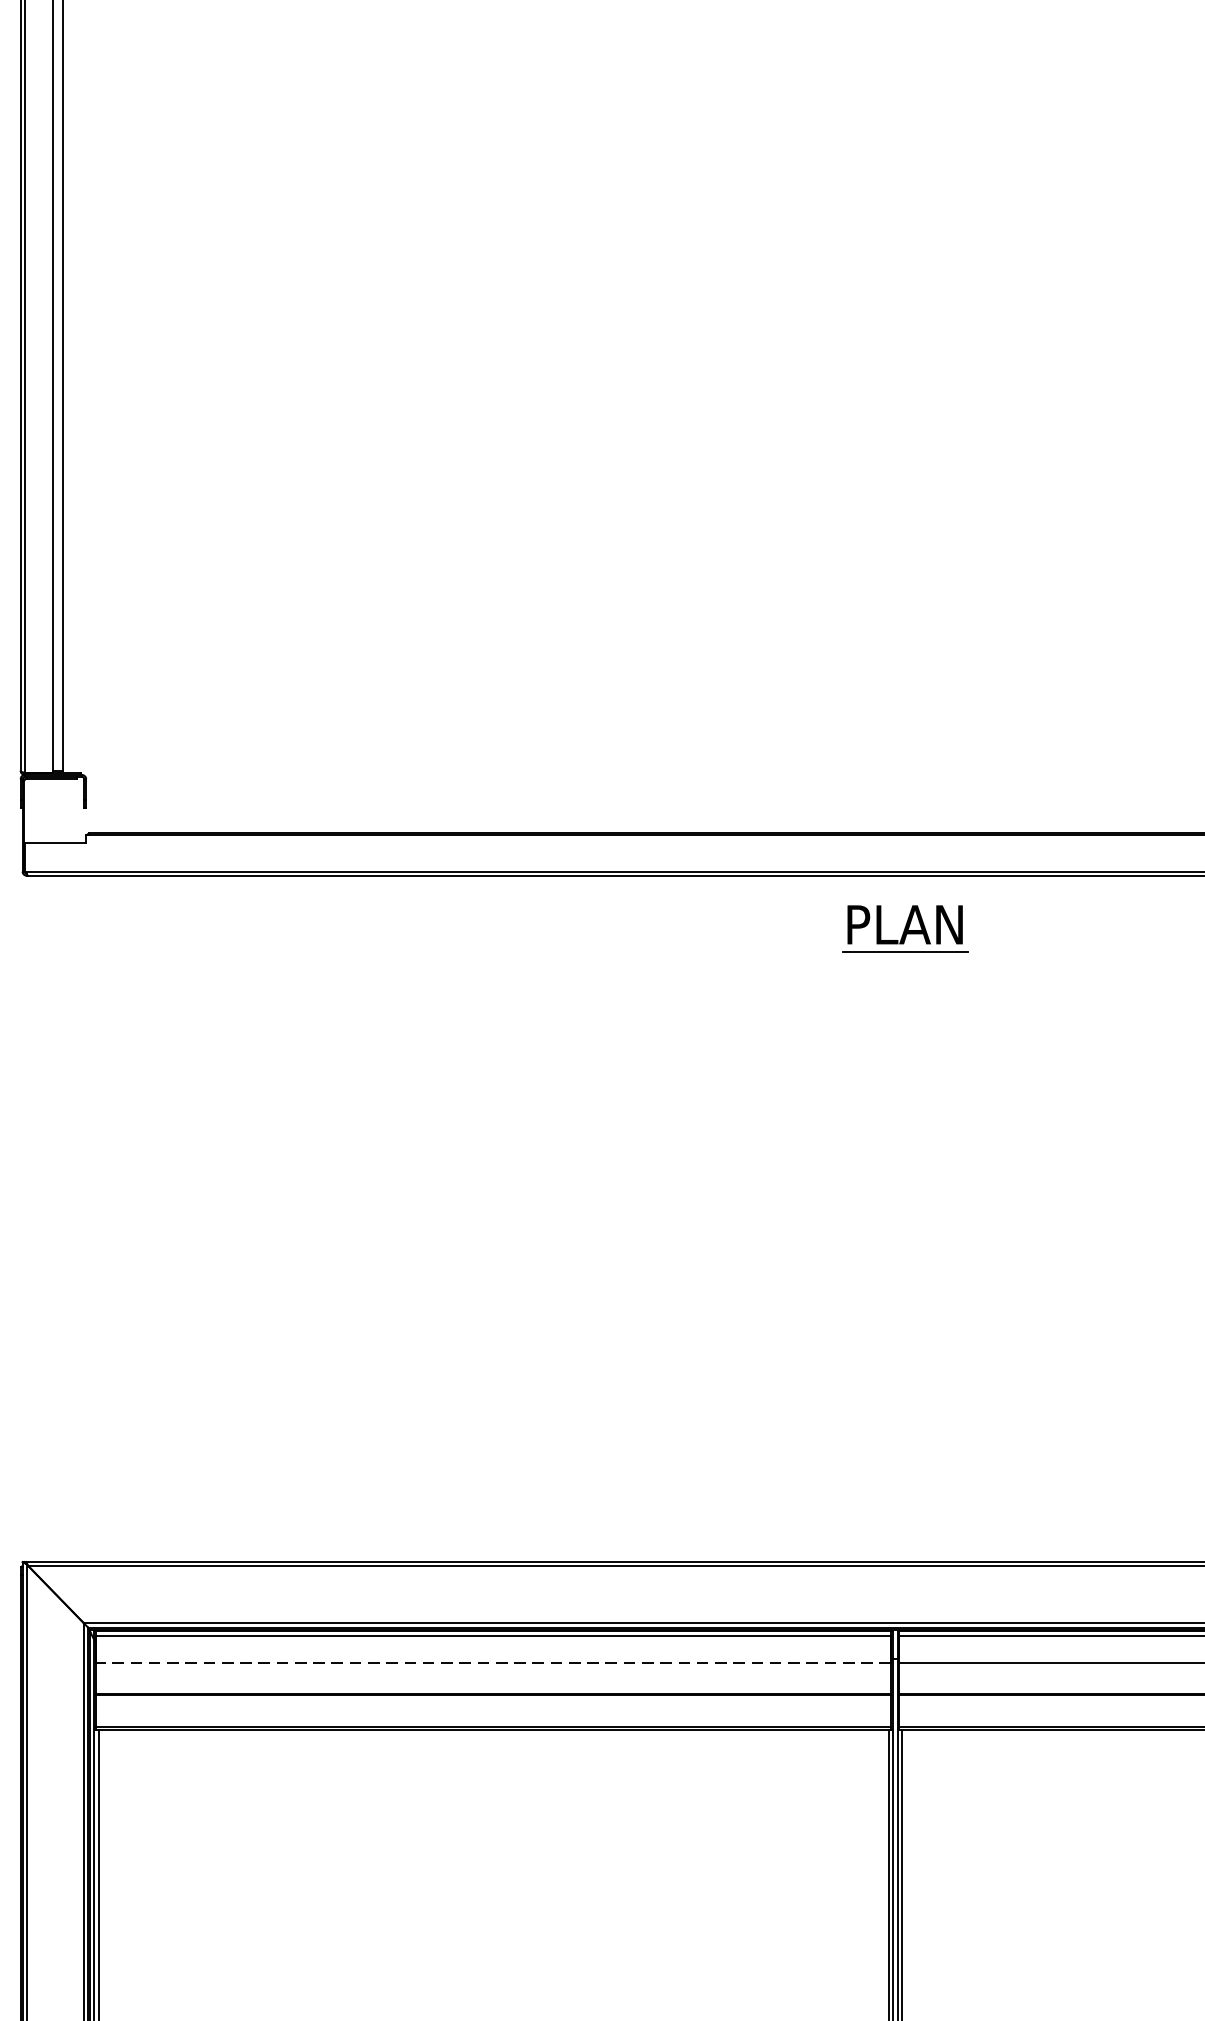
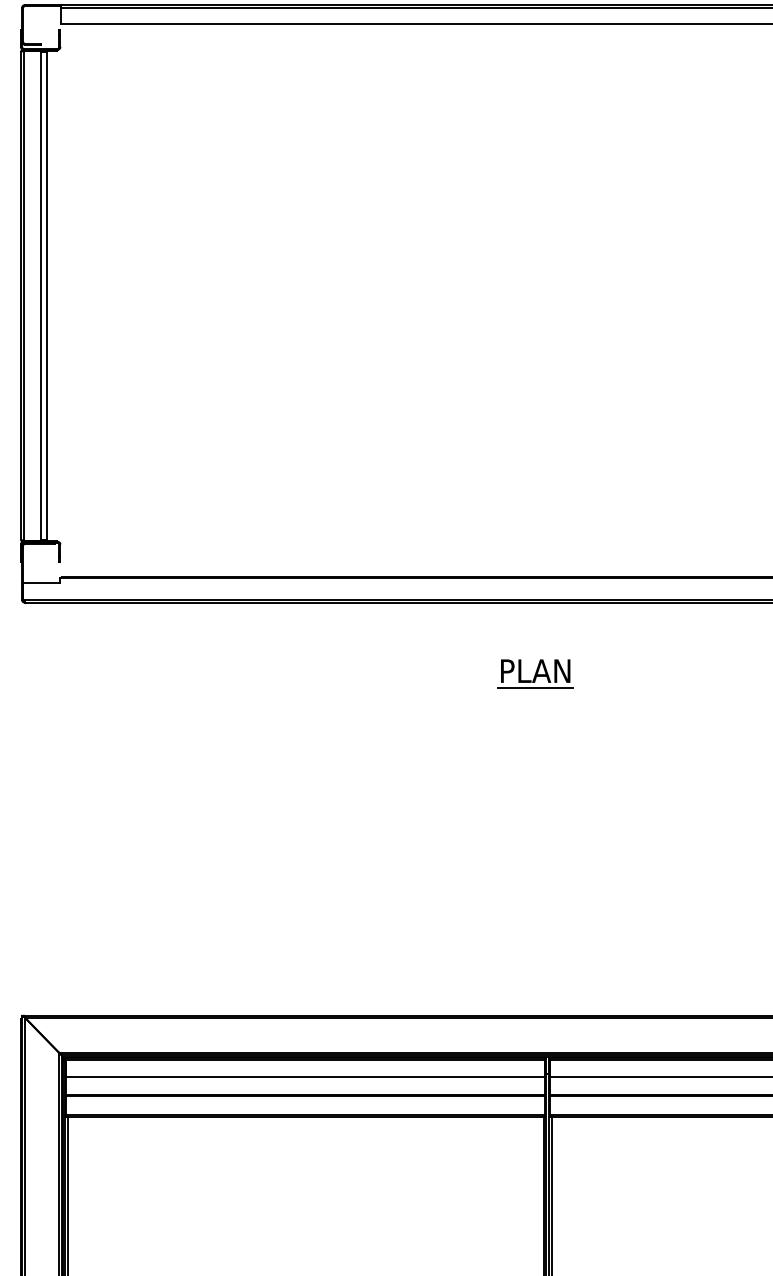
part: (904, 928) -> (535, 673), moved
line: (493, 1662) -> (305, 1076), dashed -> solid

